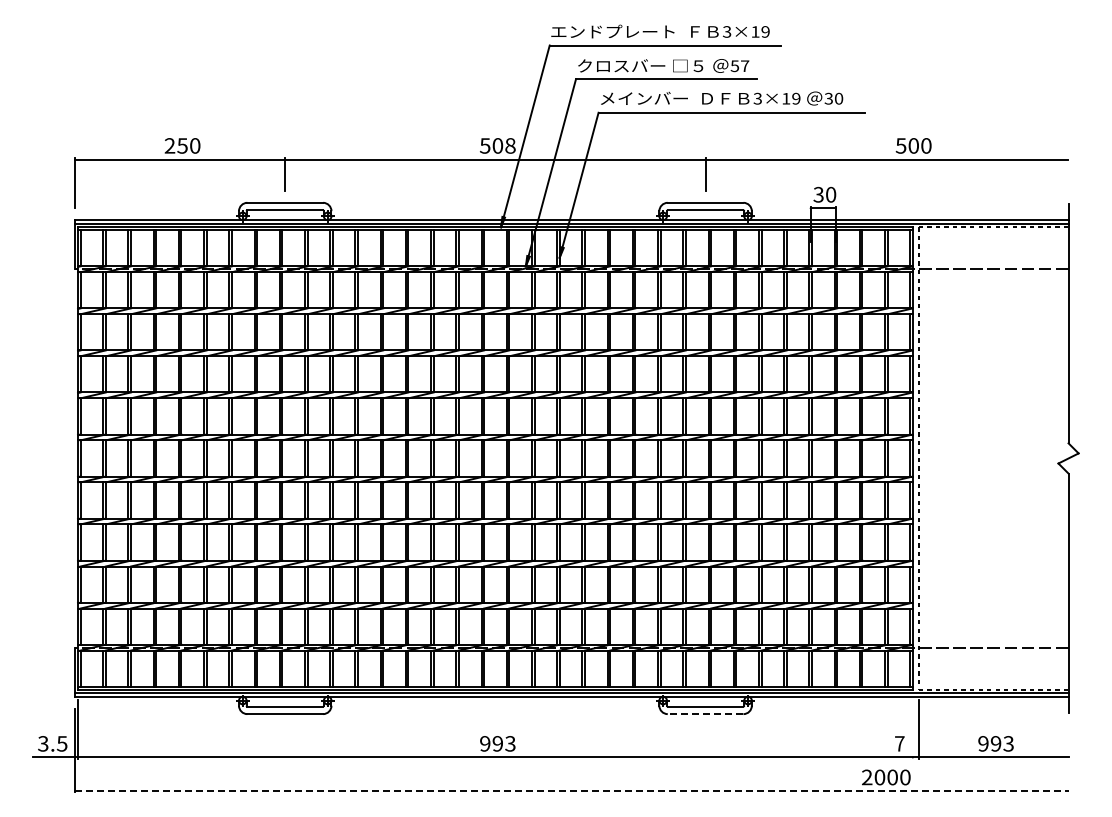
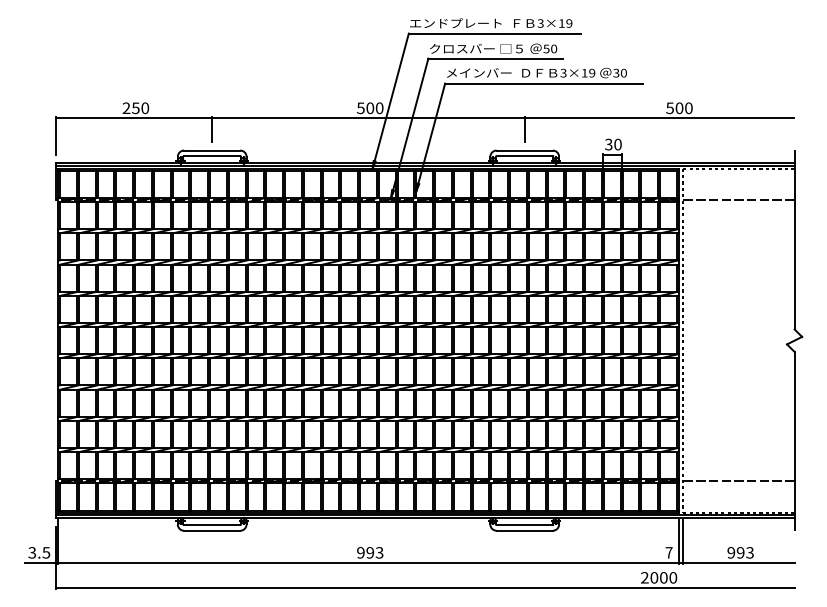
text: (745, 66) -> (554, 49), 57 -> 50
text: (510, 145) -> (379, 107), 508 -> 500
line: (705, 714) -> (524, 531), dashed -> solid
line: (912, 729) -> (678, 542), added
line: (571, 791) -> (425, 588), dashed -> solid

